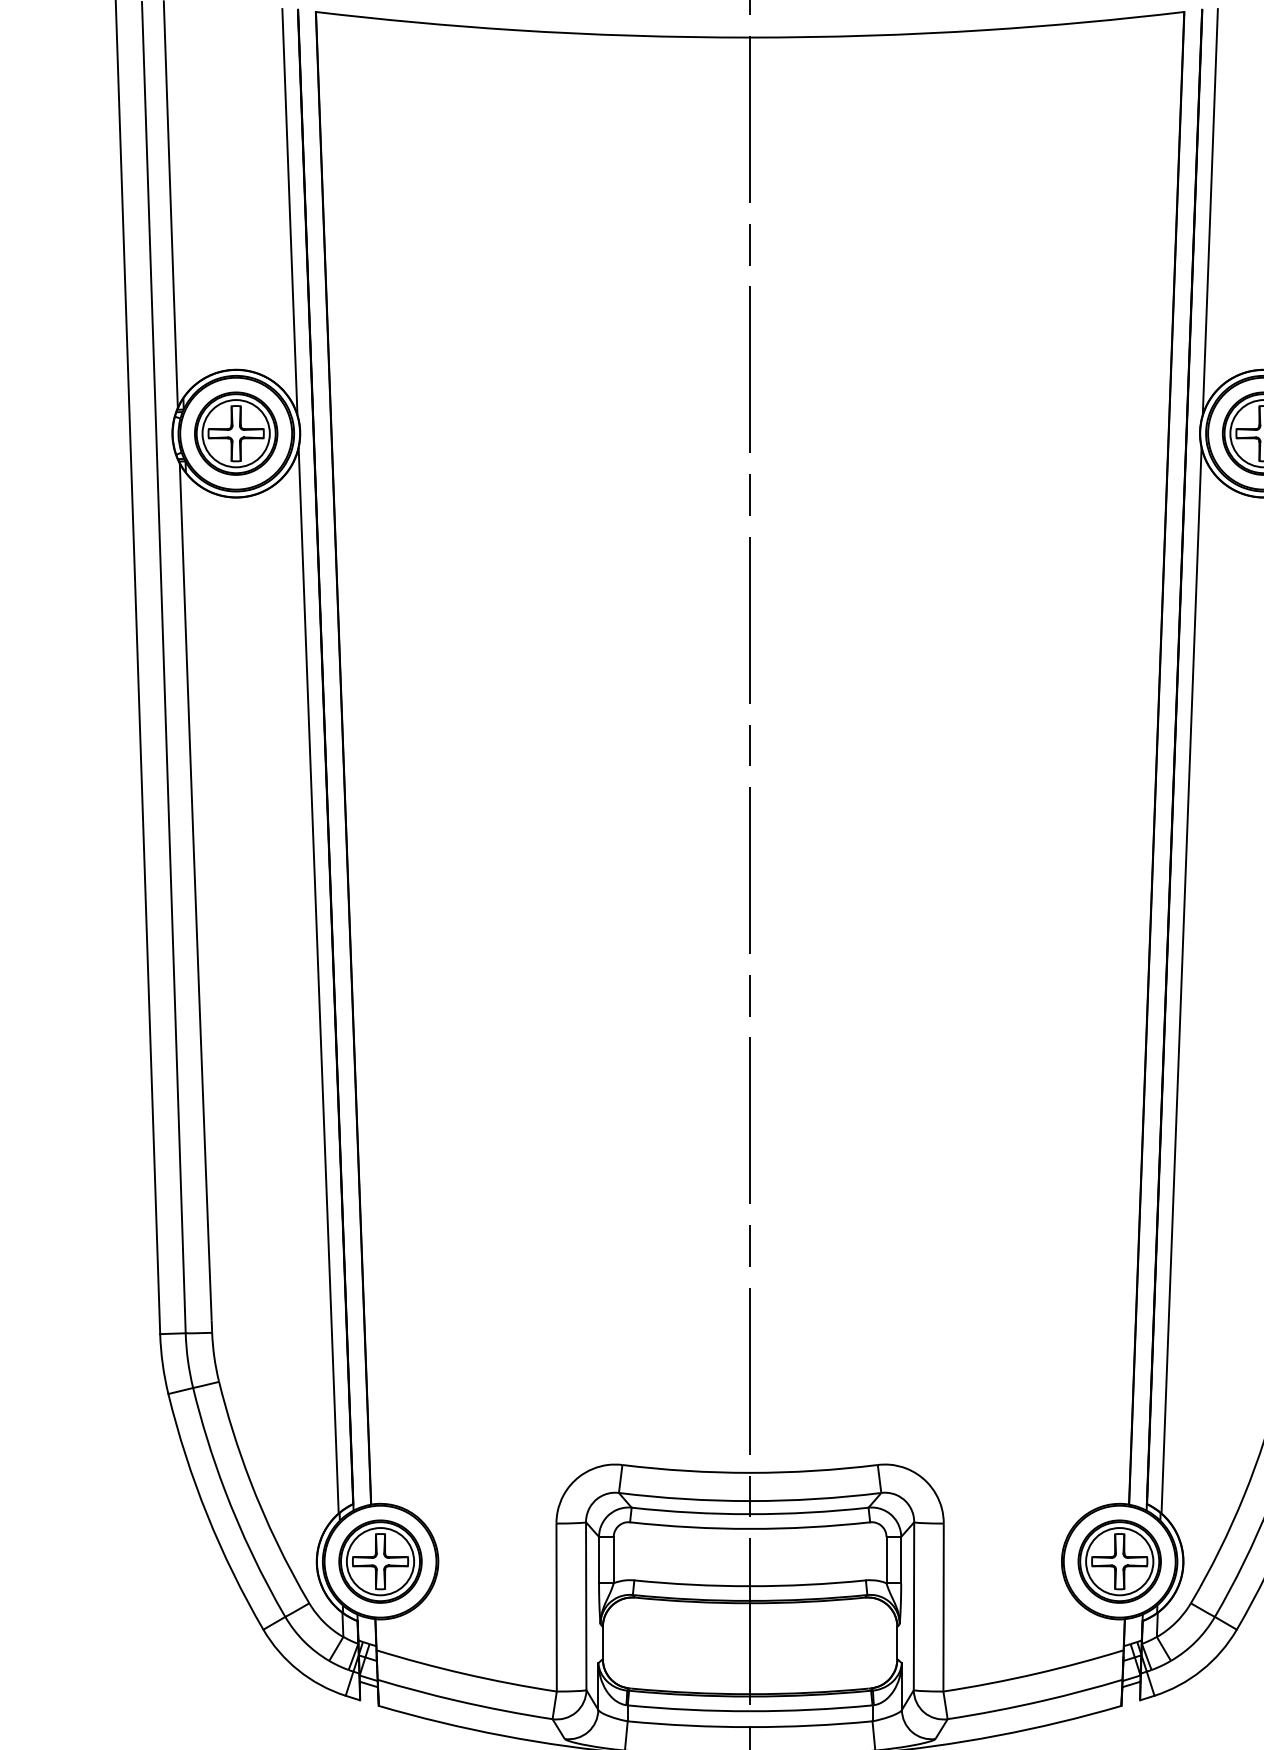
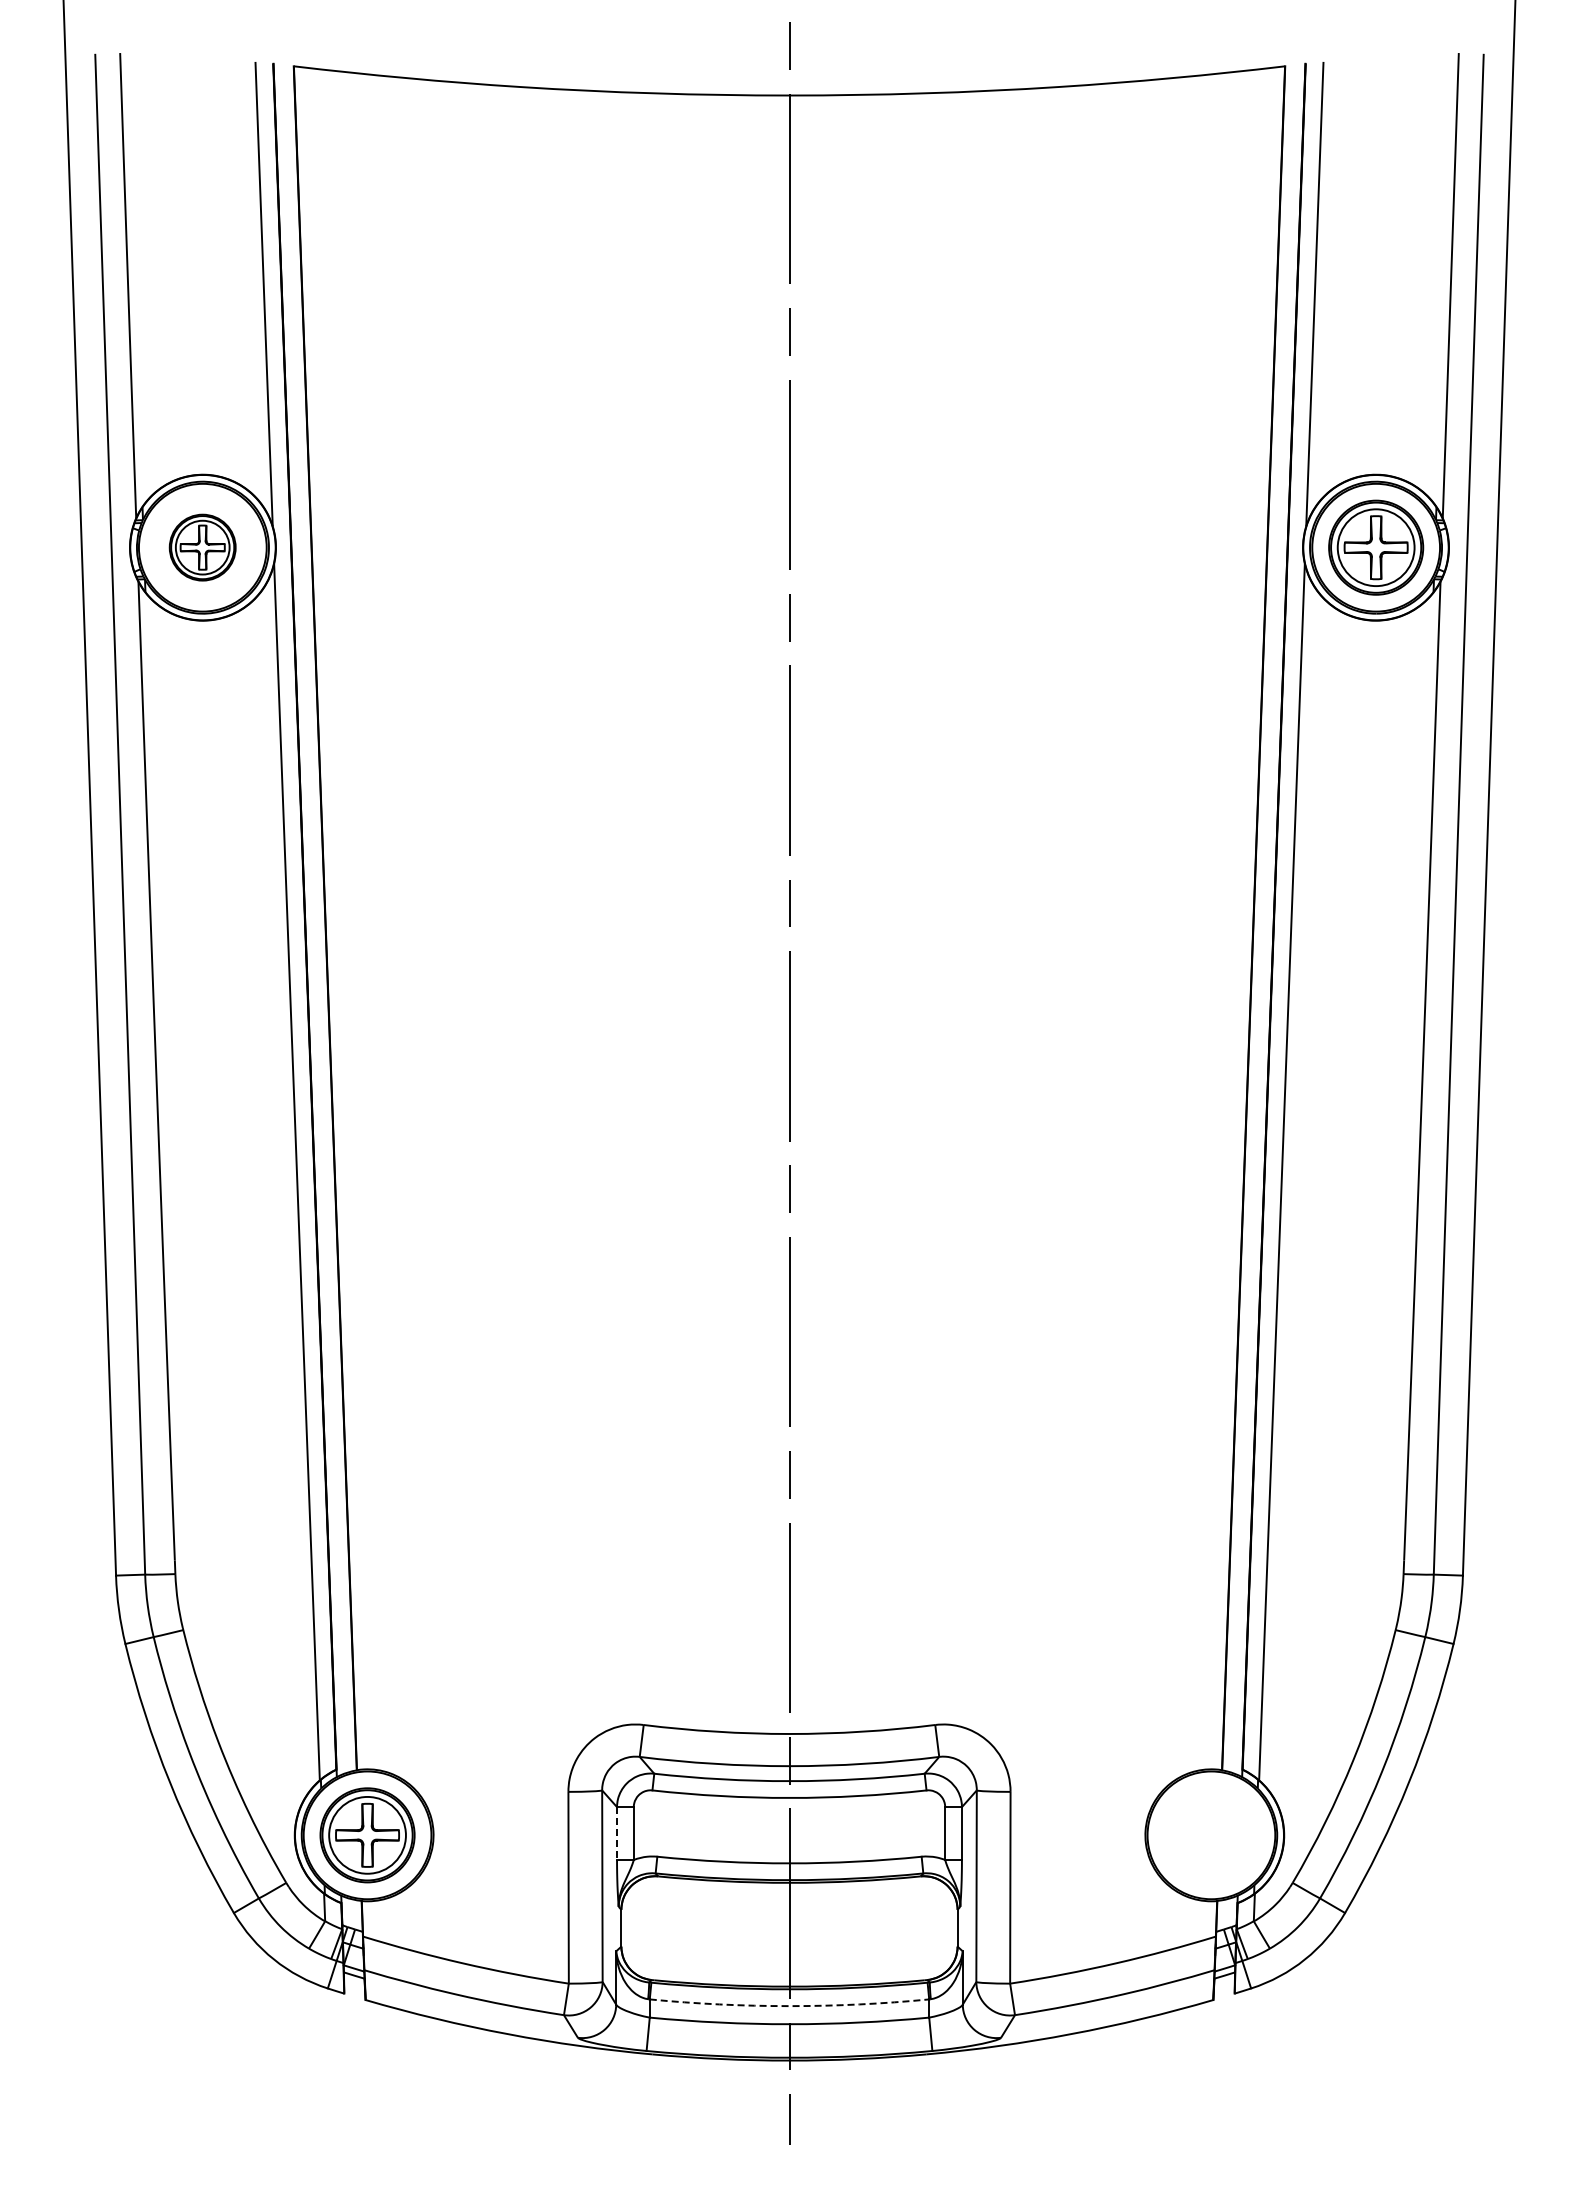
part: (235, 433) -> (202, 547), size x0.7
line: (599, 1560) -> (617, 1834), solid -> dashed
part: (1119, 1561) -> (1211, 1835), removed
arc: (750, 1711) -> (789, 2006), solid -> dashed

